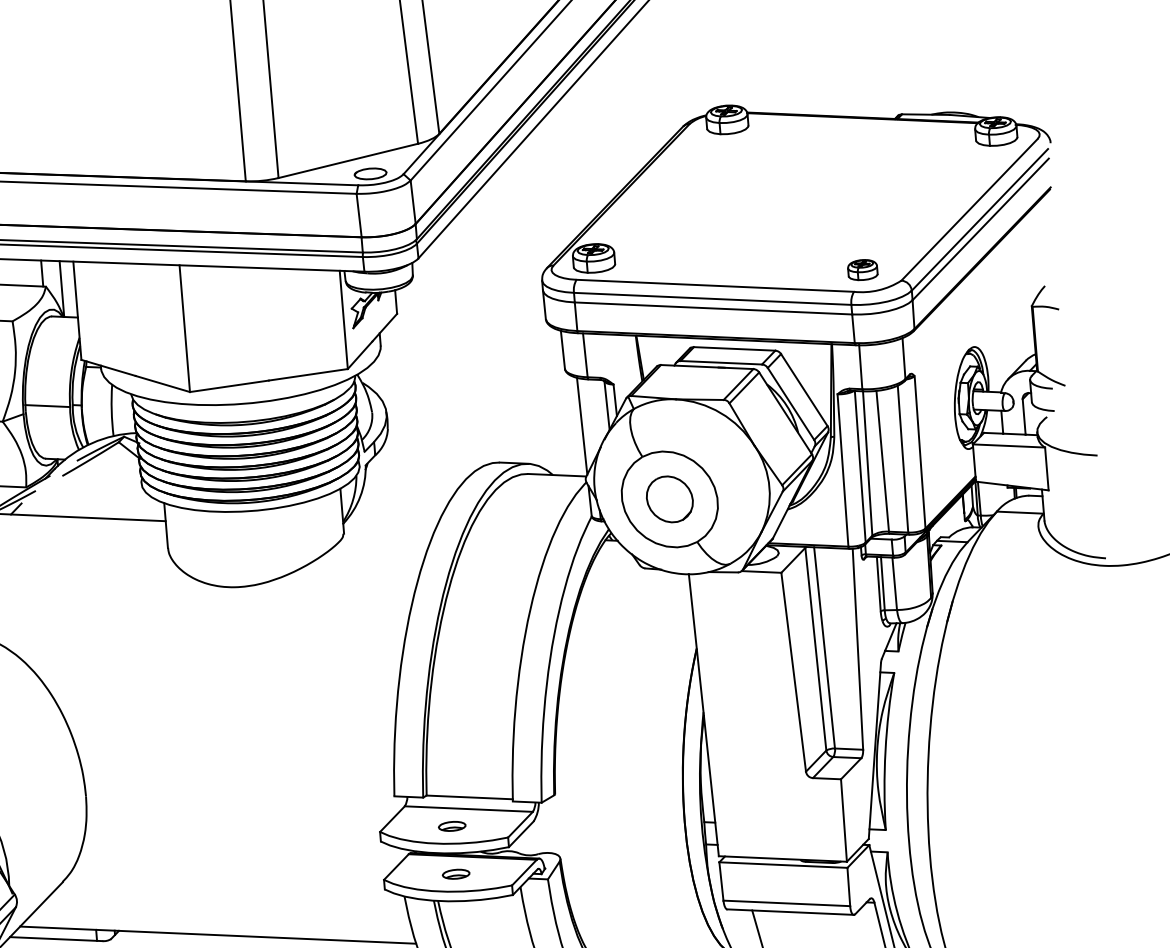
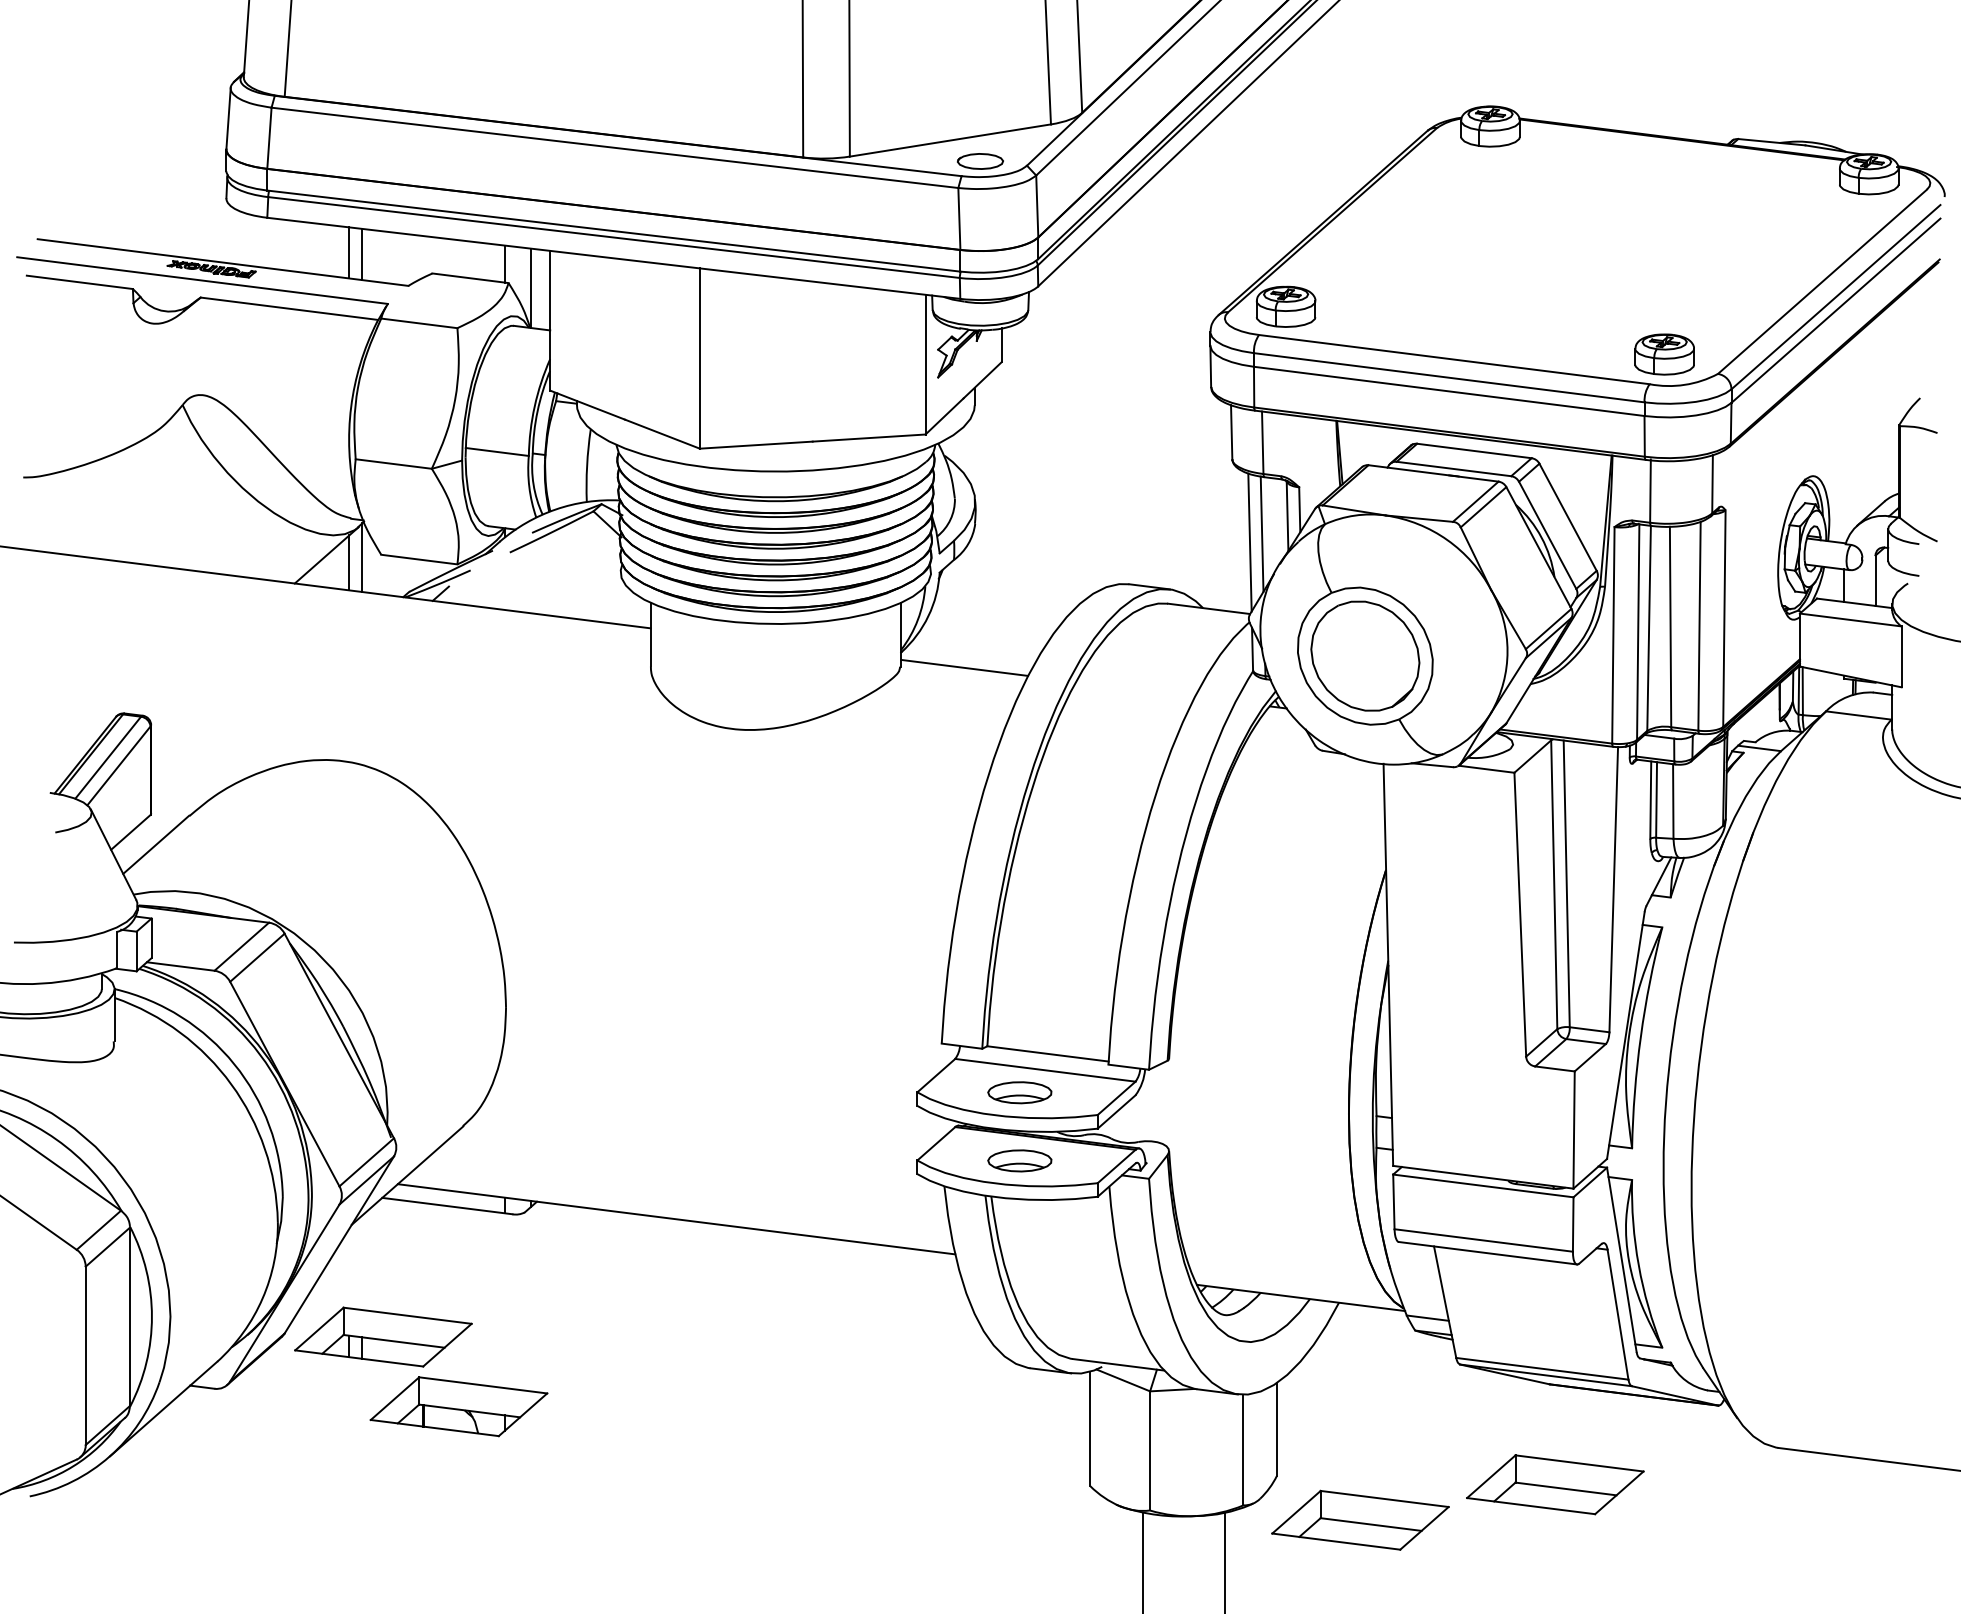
part: (862, 270) -> (1664, 354), size x1.43
line: (589, 419) -> (1261, 533), added
part: (669, 498) -> (1365, 655), size x1.67
line: (388, 530) -> (964, 667), added
part: (451, 826) -> (1019, 1092), size x1.67
part: (455, 874) -> (1019, 1160), size x1.67

